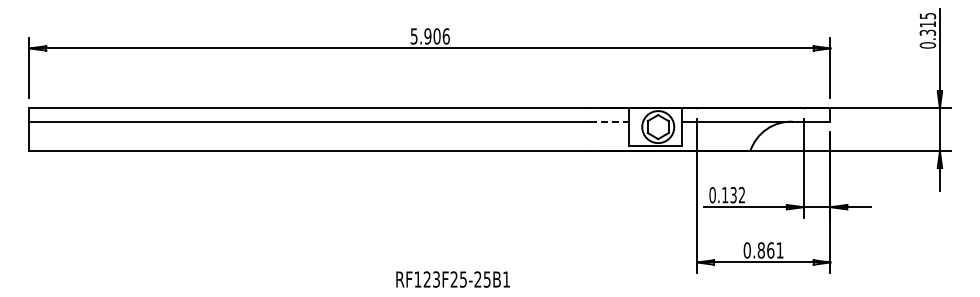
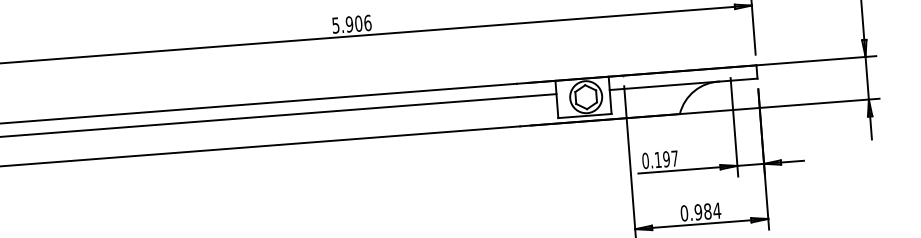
line: (610, 121) -> (538, 95), dashed -> solid
text: (737, 195) -> (670, 159), 0.132 -> 0.197
text: (770, 250) -> (707, 211), 0.861 -> 0.984

